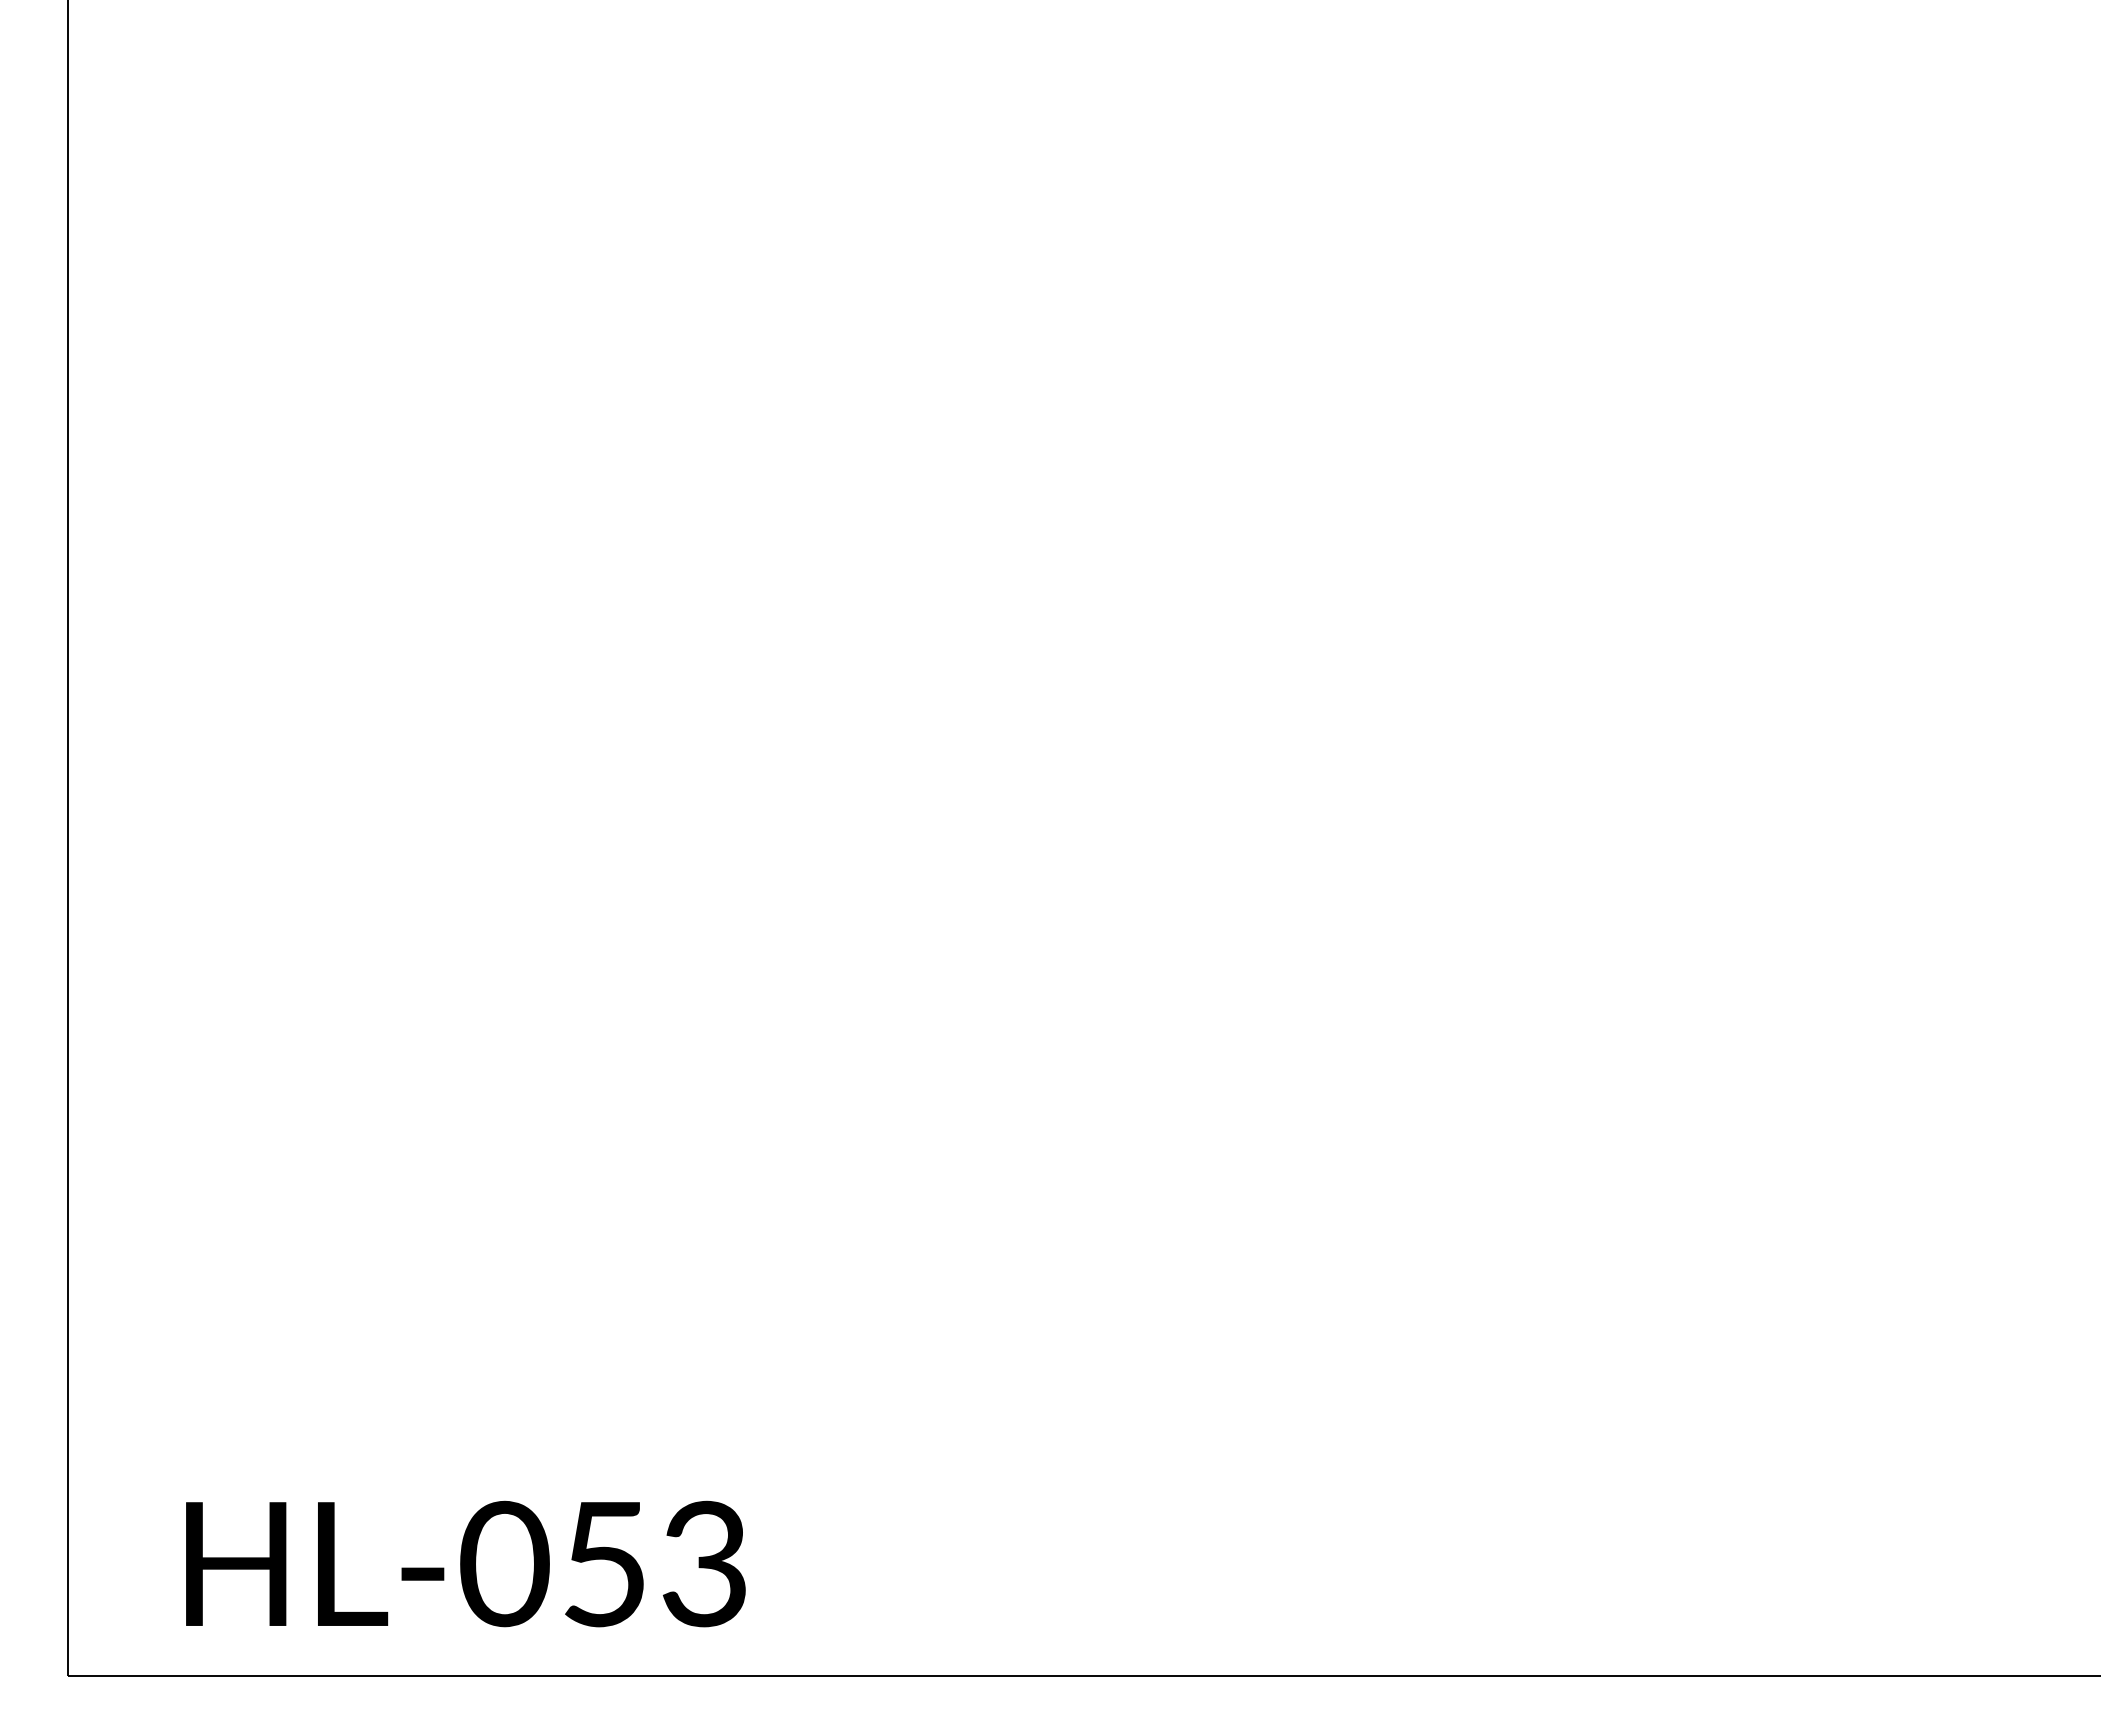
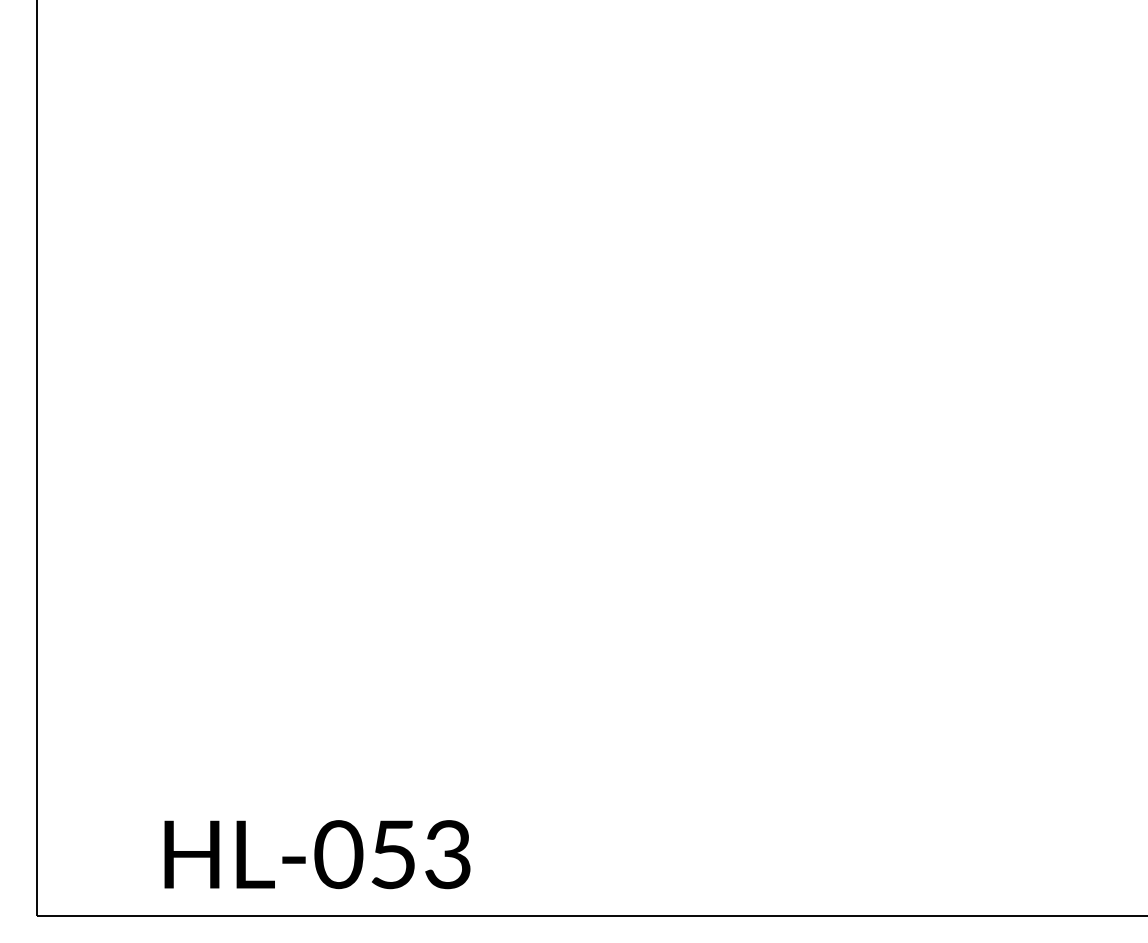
text: (465, 1563) -> (317, 854), moved

